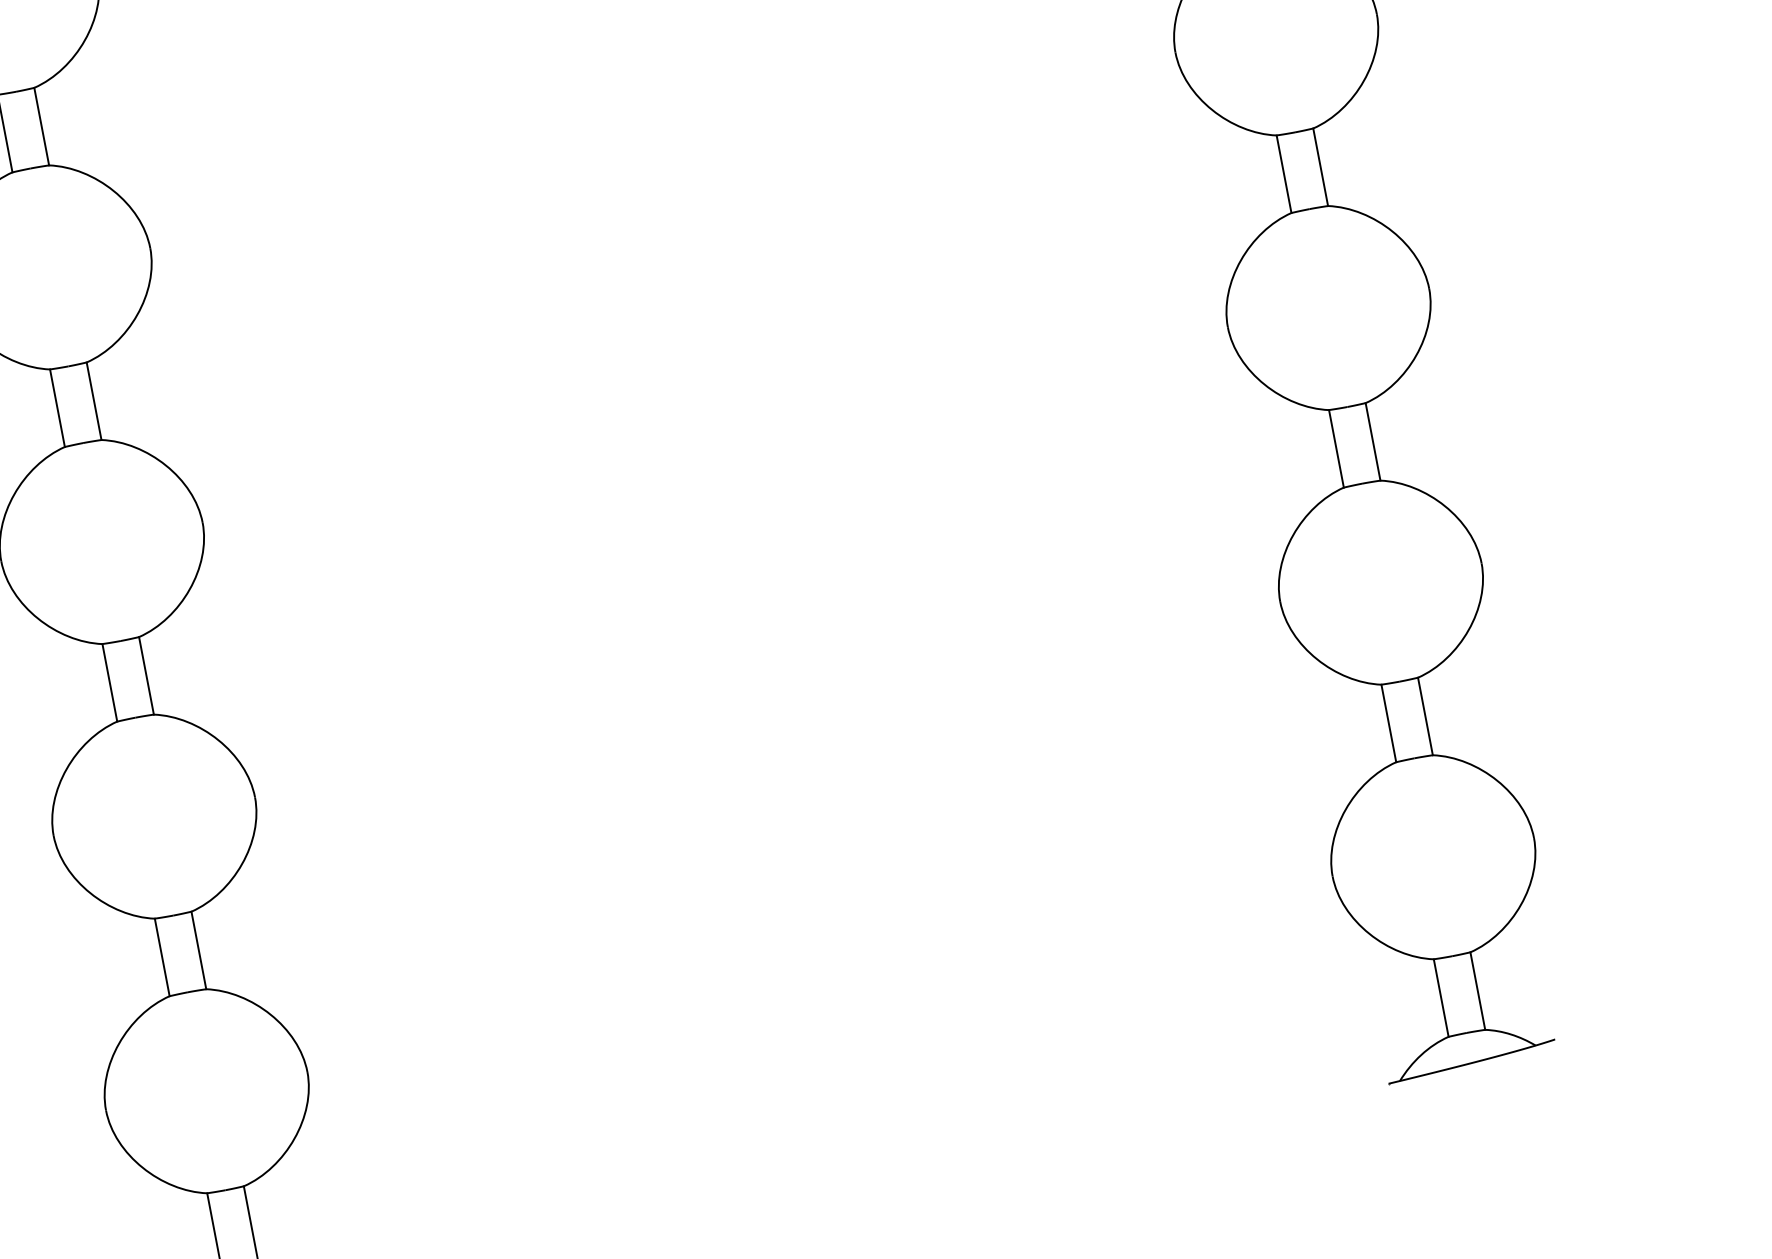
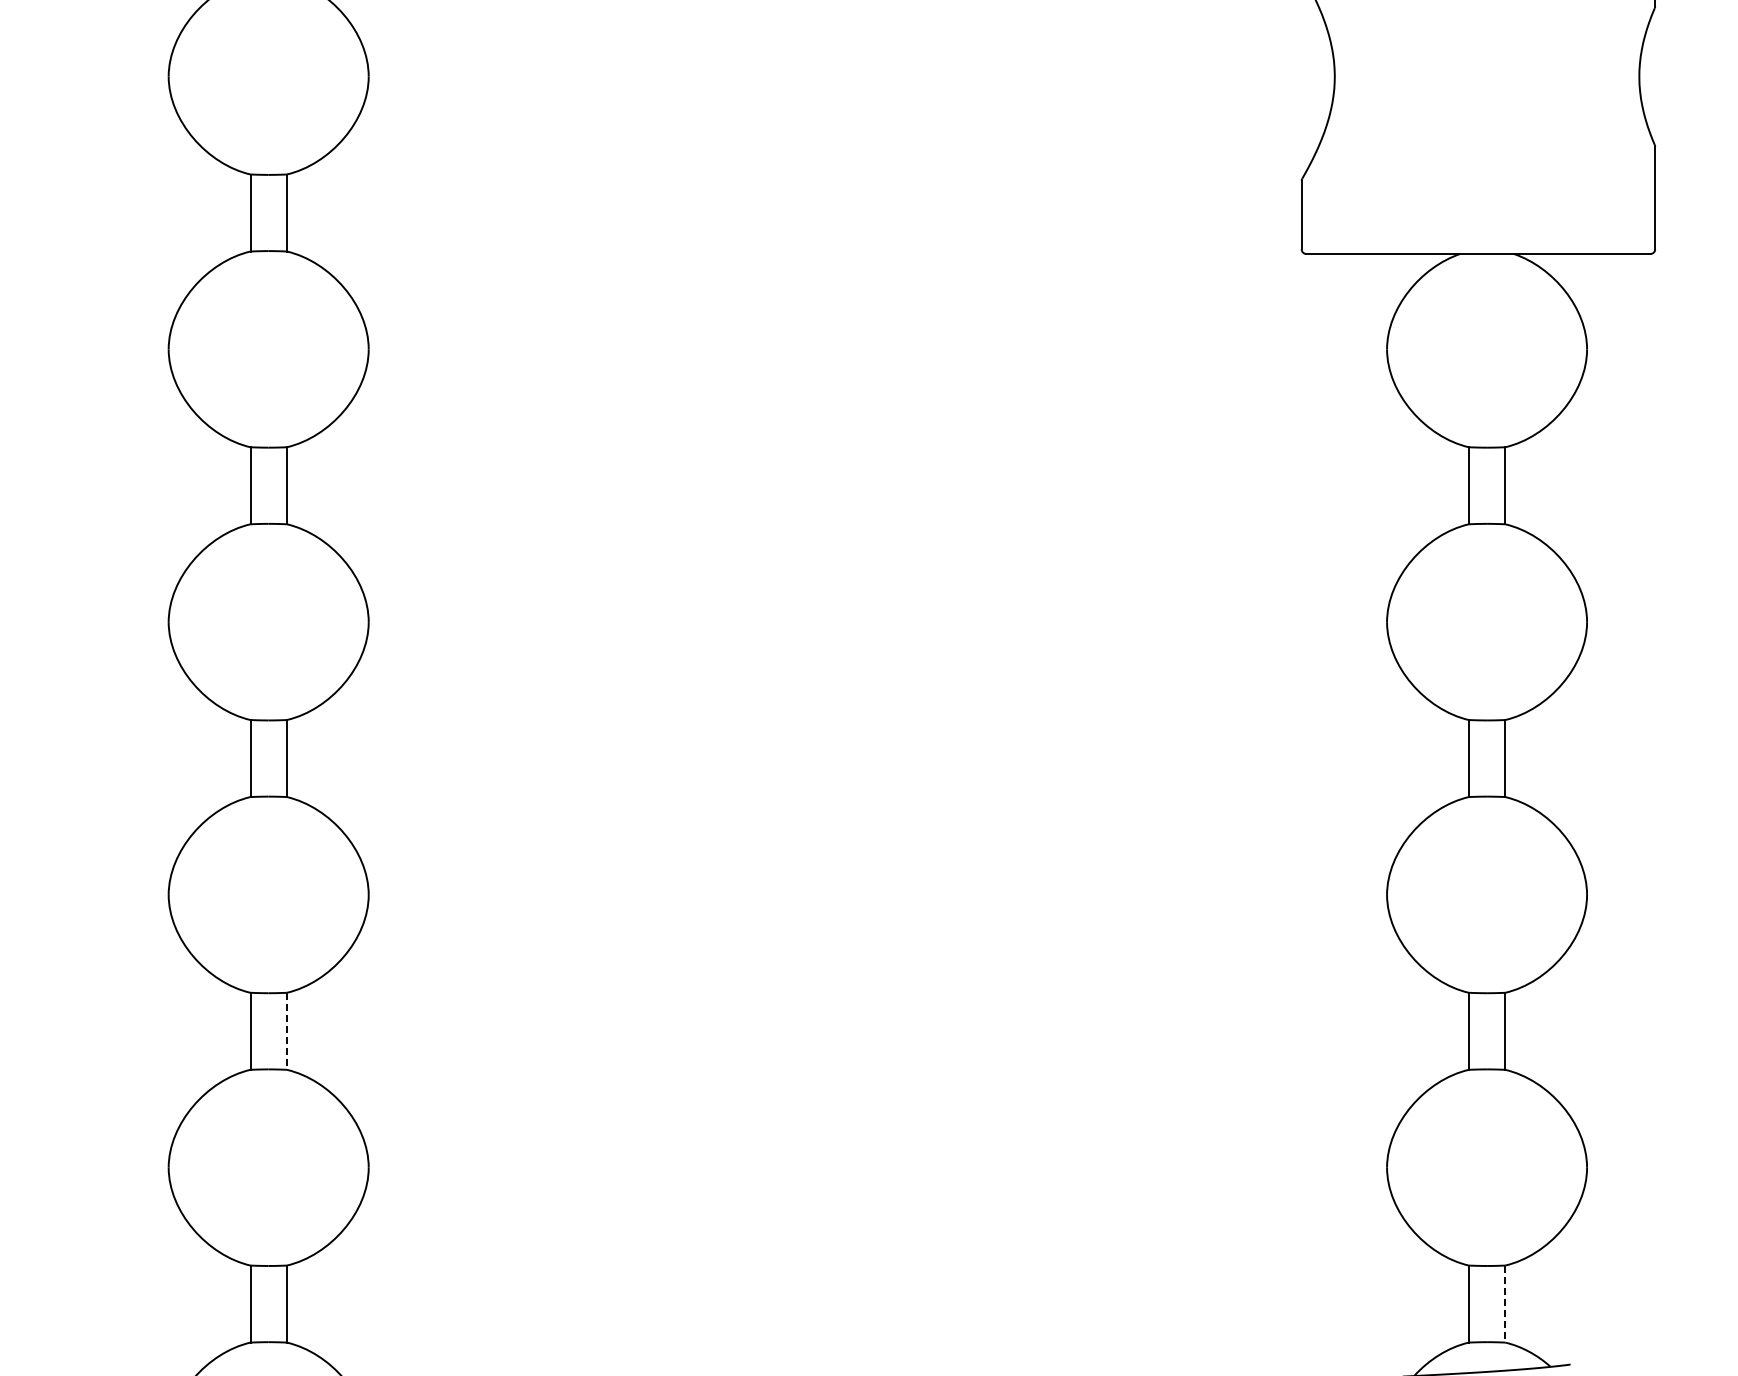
line: (198, 950) -> (286, 1031), solid -> dashed
line: (1478, 991) -> (1505, 1304), solid -> dashed

